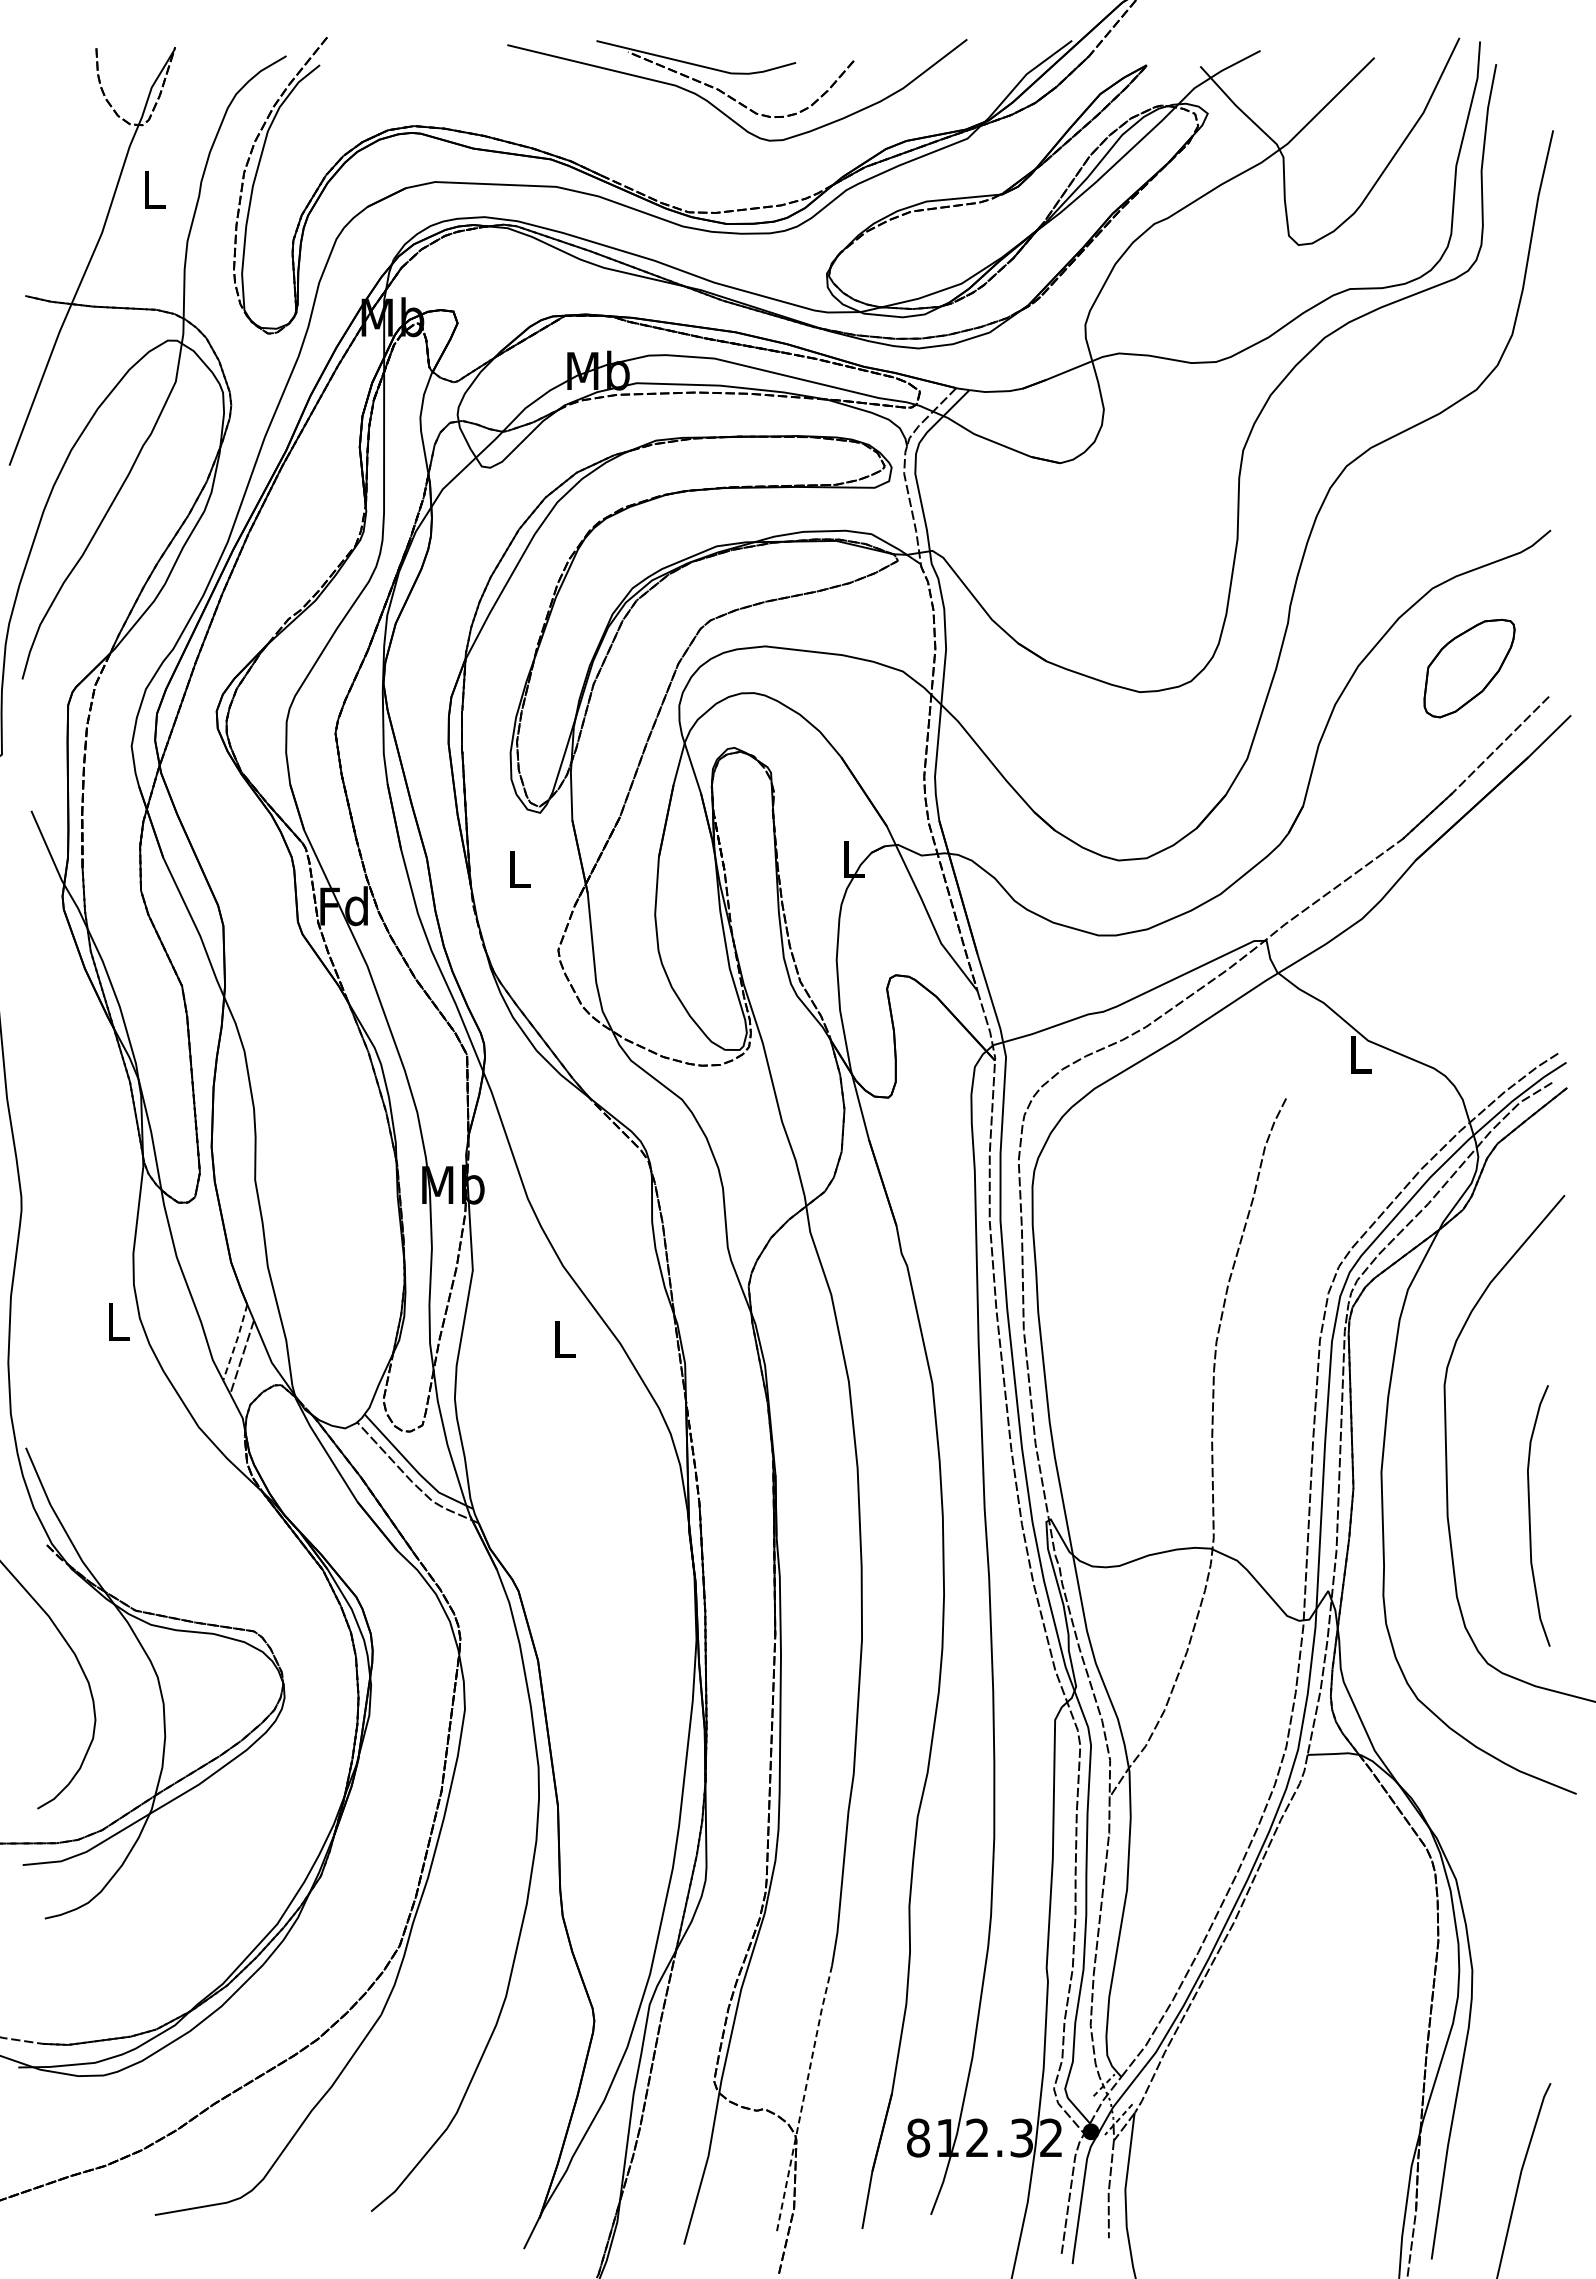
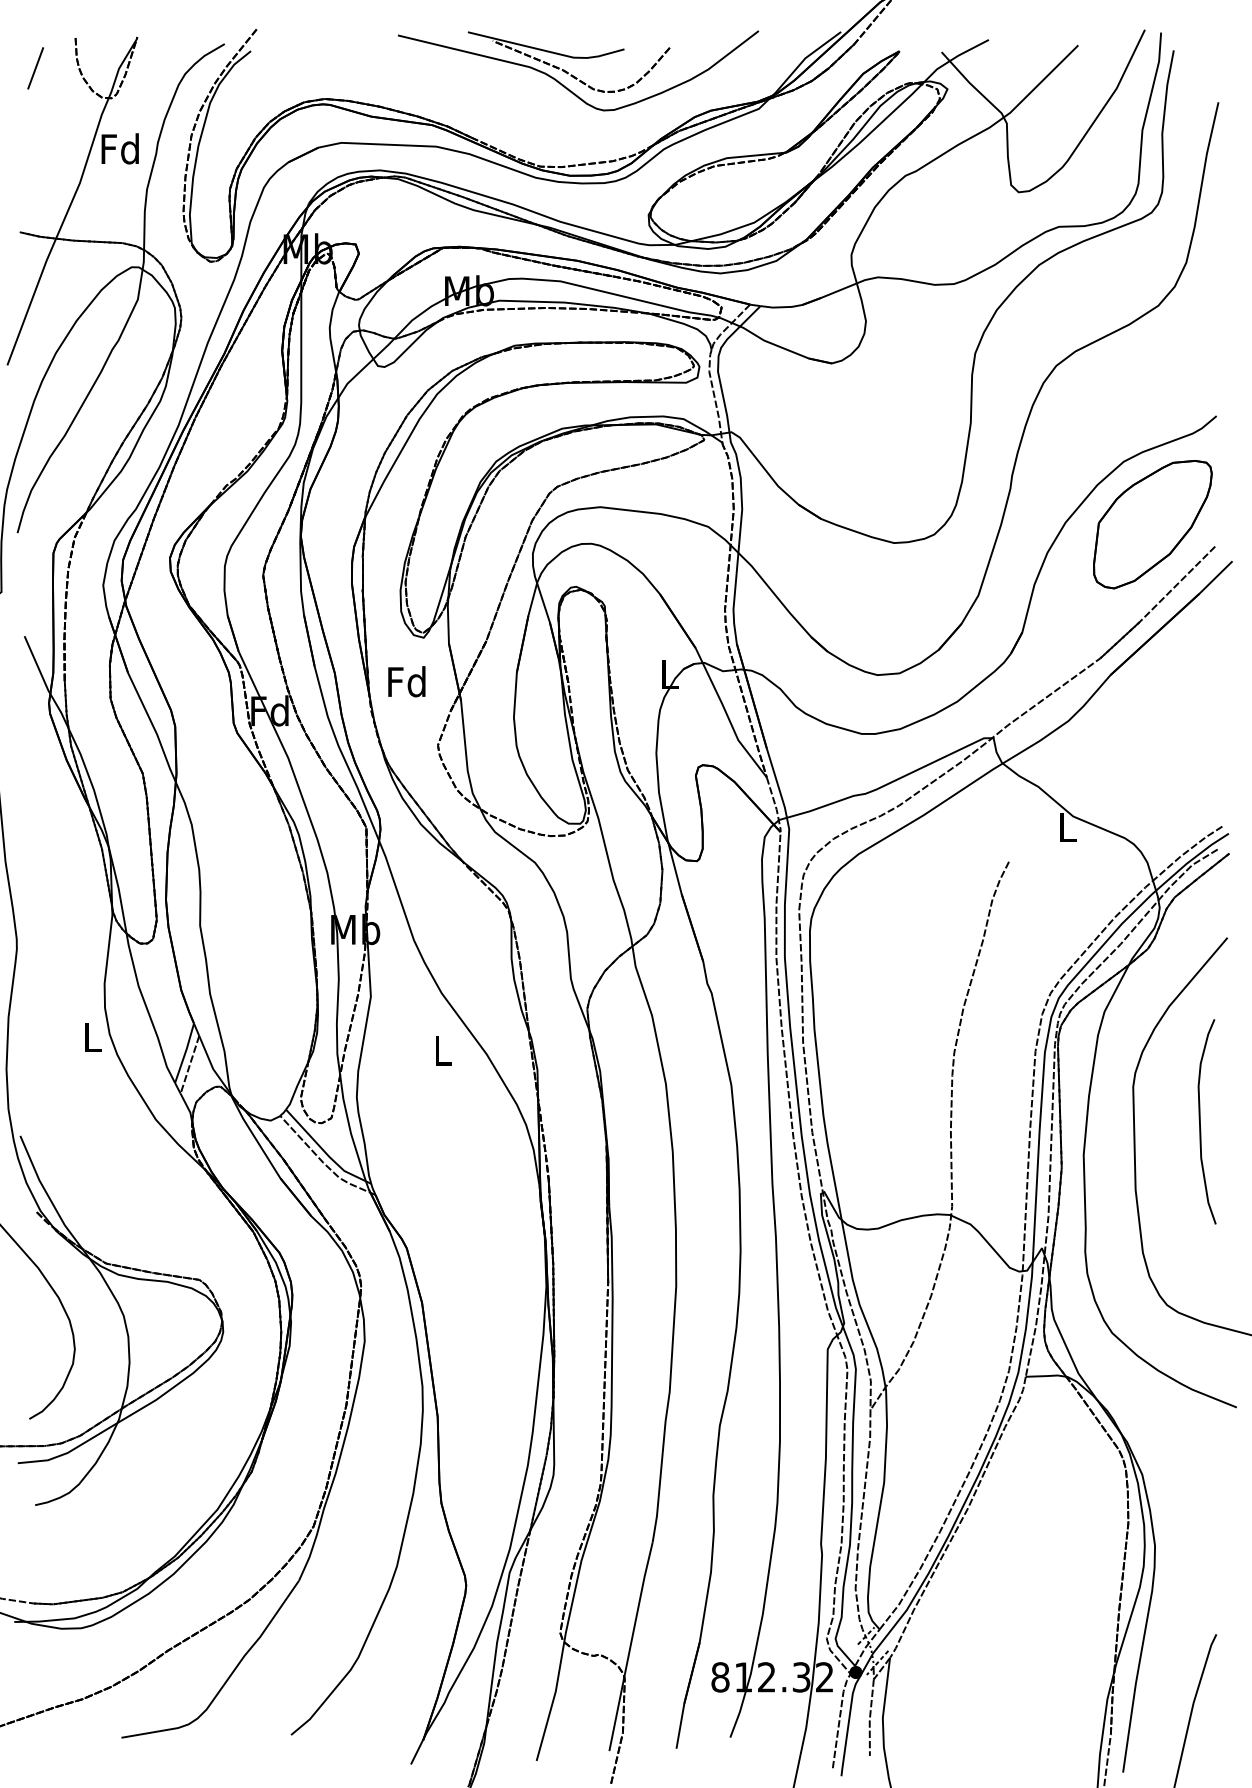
line: (45, 86) -> (35, 67), added
text: (152, 189) -> (119, 148), L -> Fd
part: (1469, 668) -> (1152, 524), size x1.67
text: (518, 868) -> (406, 681), L -> Fd
line: (236, 1342) -> (185, 1053), dashed -> solid
curve: (1530, 1515) -> (1200, 1121), moved
line: (803, 2098) -> (630, 1646), dashed -> solid

